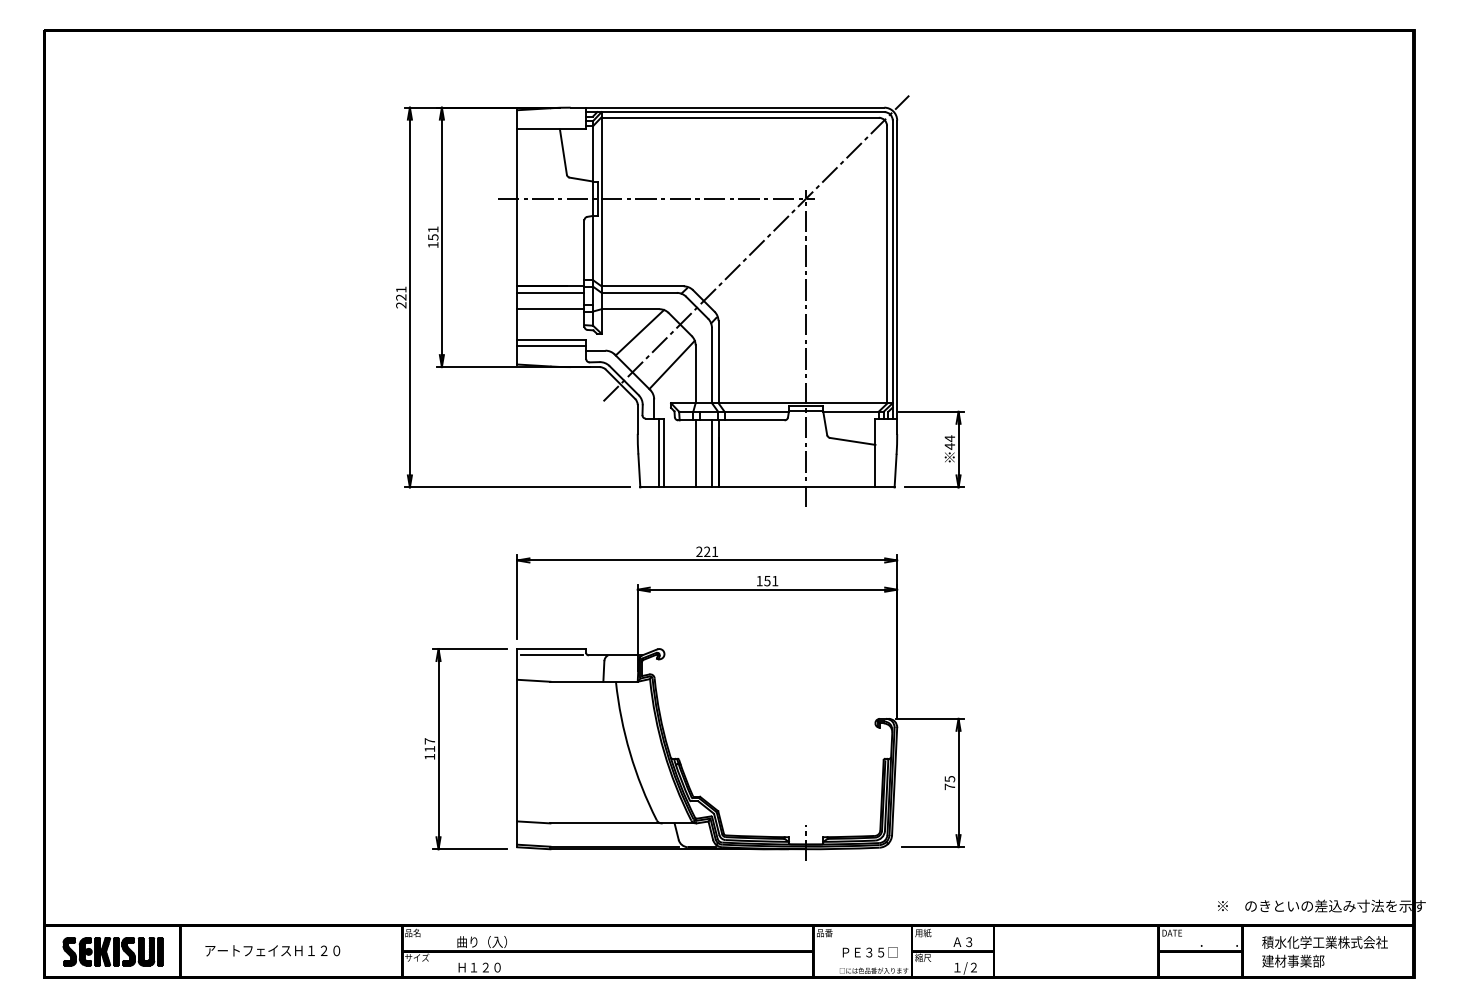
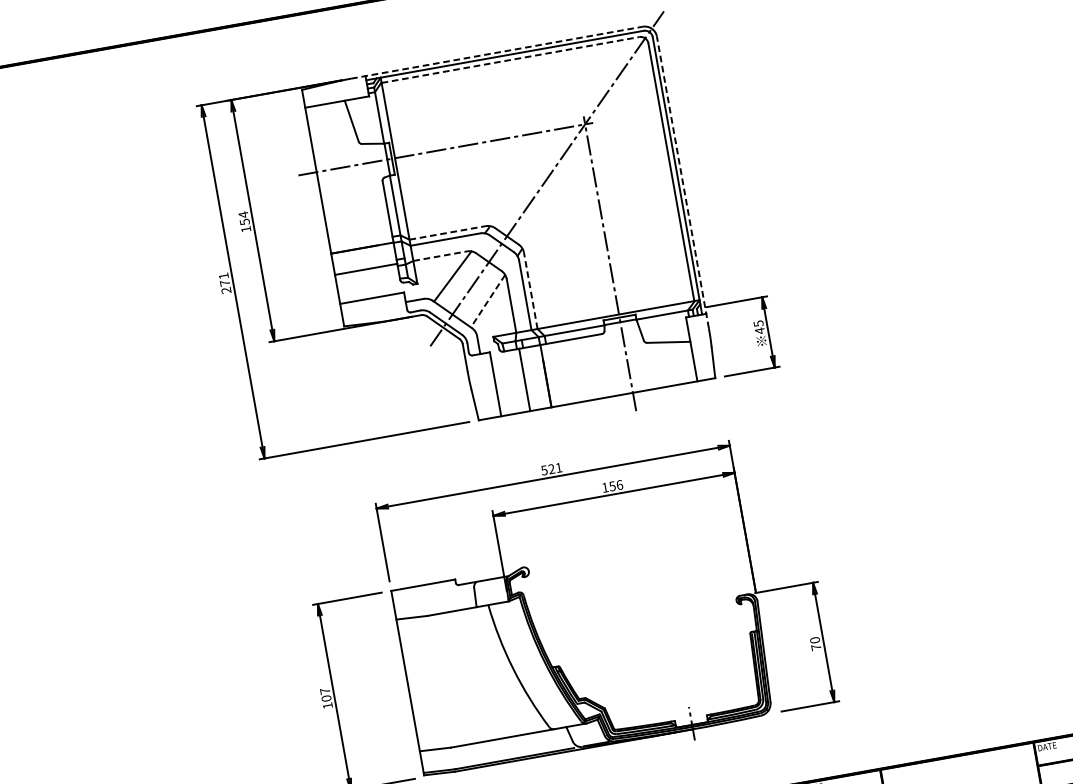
line: (727, 107) -> (496, 52), solid -> dashed
line: (740, 117) -> (510, 59), solid -> dashed
text: (433, 229) -> (243, 214), 151 -> 154
line: (897, 277) -> (683, 182), solid -> dashed
line: (643, 286) -> (448, 232), solid -> dashed
line: (550, 292) -> (362, 253), removed
text: (401, 297) -> (225, 283), 221 -> 271
line: (630, 309) -> (440, 256), solid -> dashed
line: (551, 345) -> (372, 303), removed
line: (718, 361) -> (530, 290), solid -> dashed
line: (671, 365) -> (487, 301), solid -> dashed
text: (949, 438) -> (758, 323), 44 -> 45
line: (659, 452) -> (490, 384), removed
line: (711, 453) -> (539, 376), removed
text: (699, 551) -> (544, 470), 221 -> 521
text: (775, 580) -> (619, 484), 151 -> 156
line: (551, 655) -> (424, 591), removed
text: (429, 749) -> (326, 698), 117 -> 107
text: (949, 778) -> (814, 639), 75 -> 70

